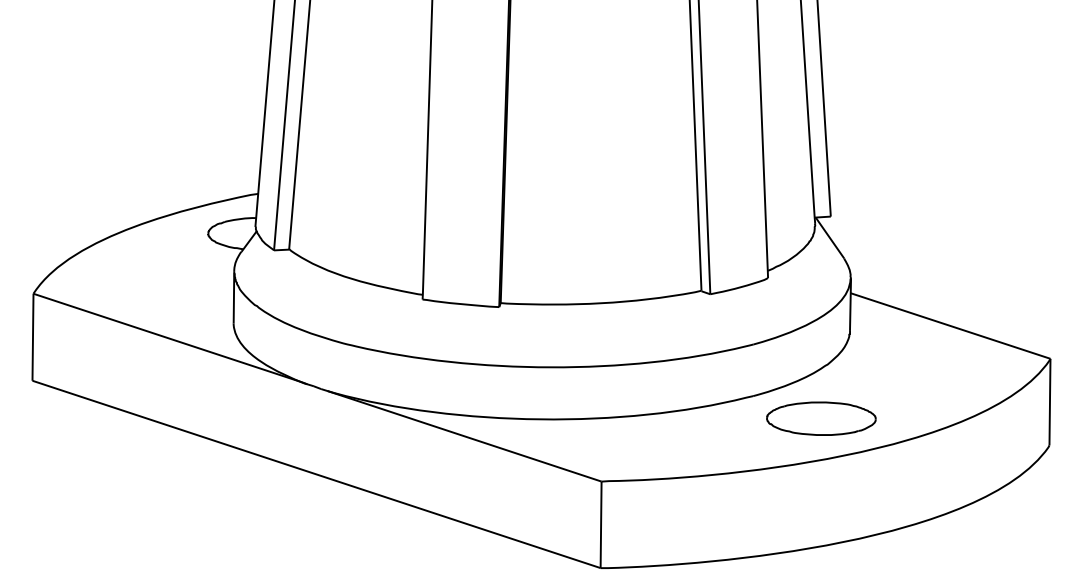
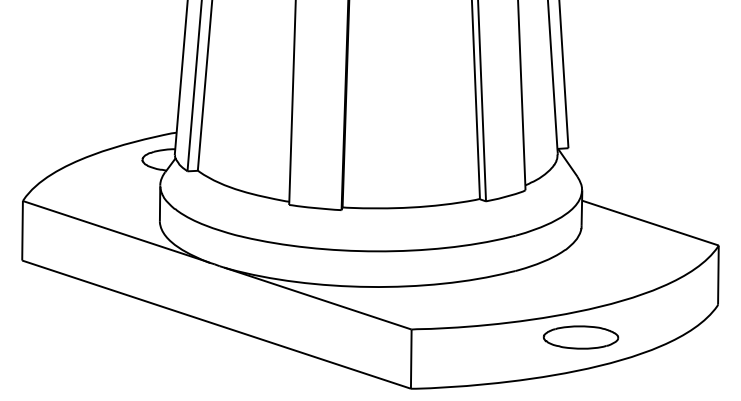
part: (820, 418) -> (580, 337), moved

